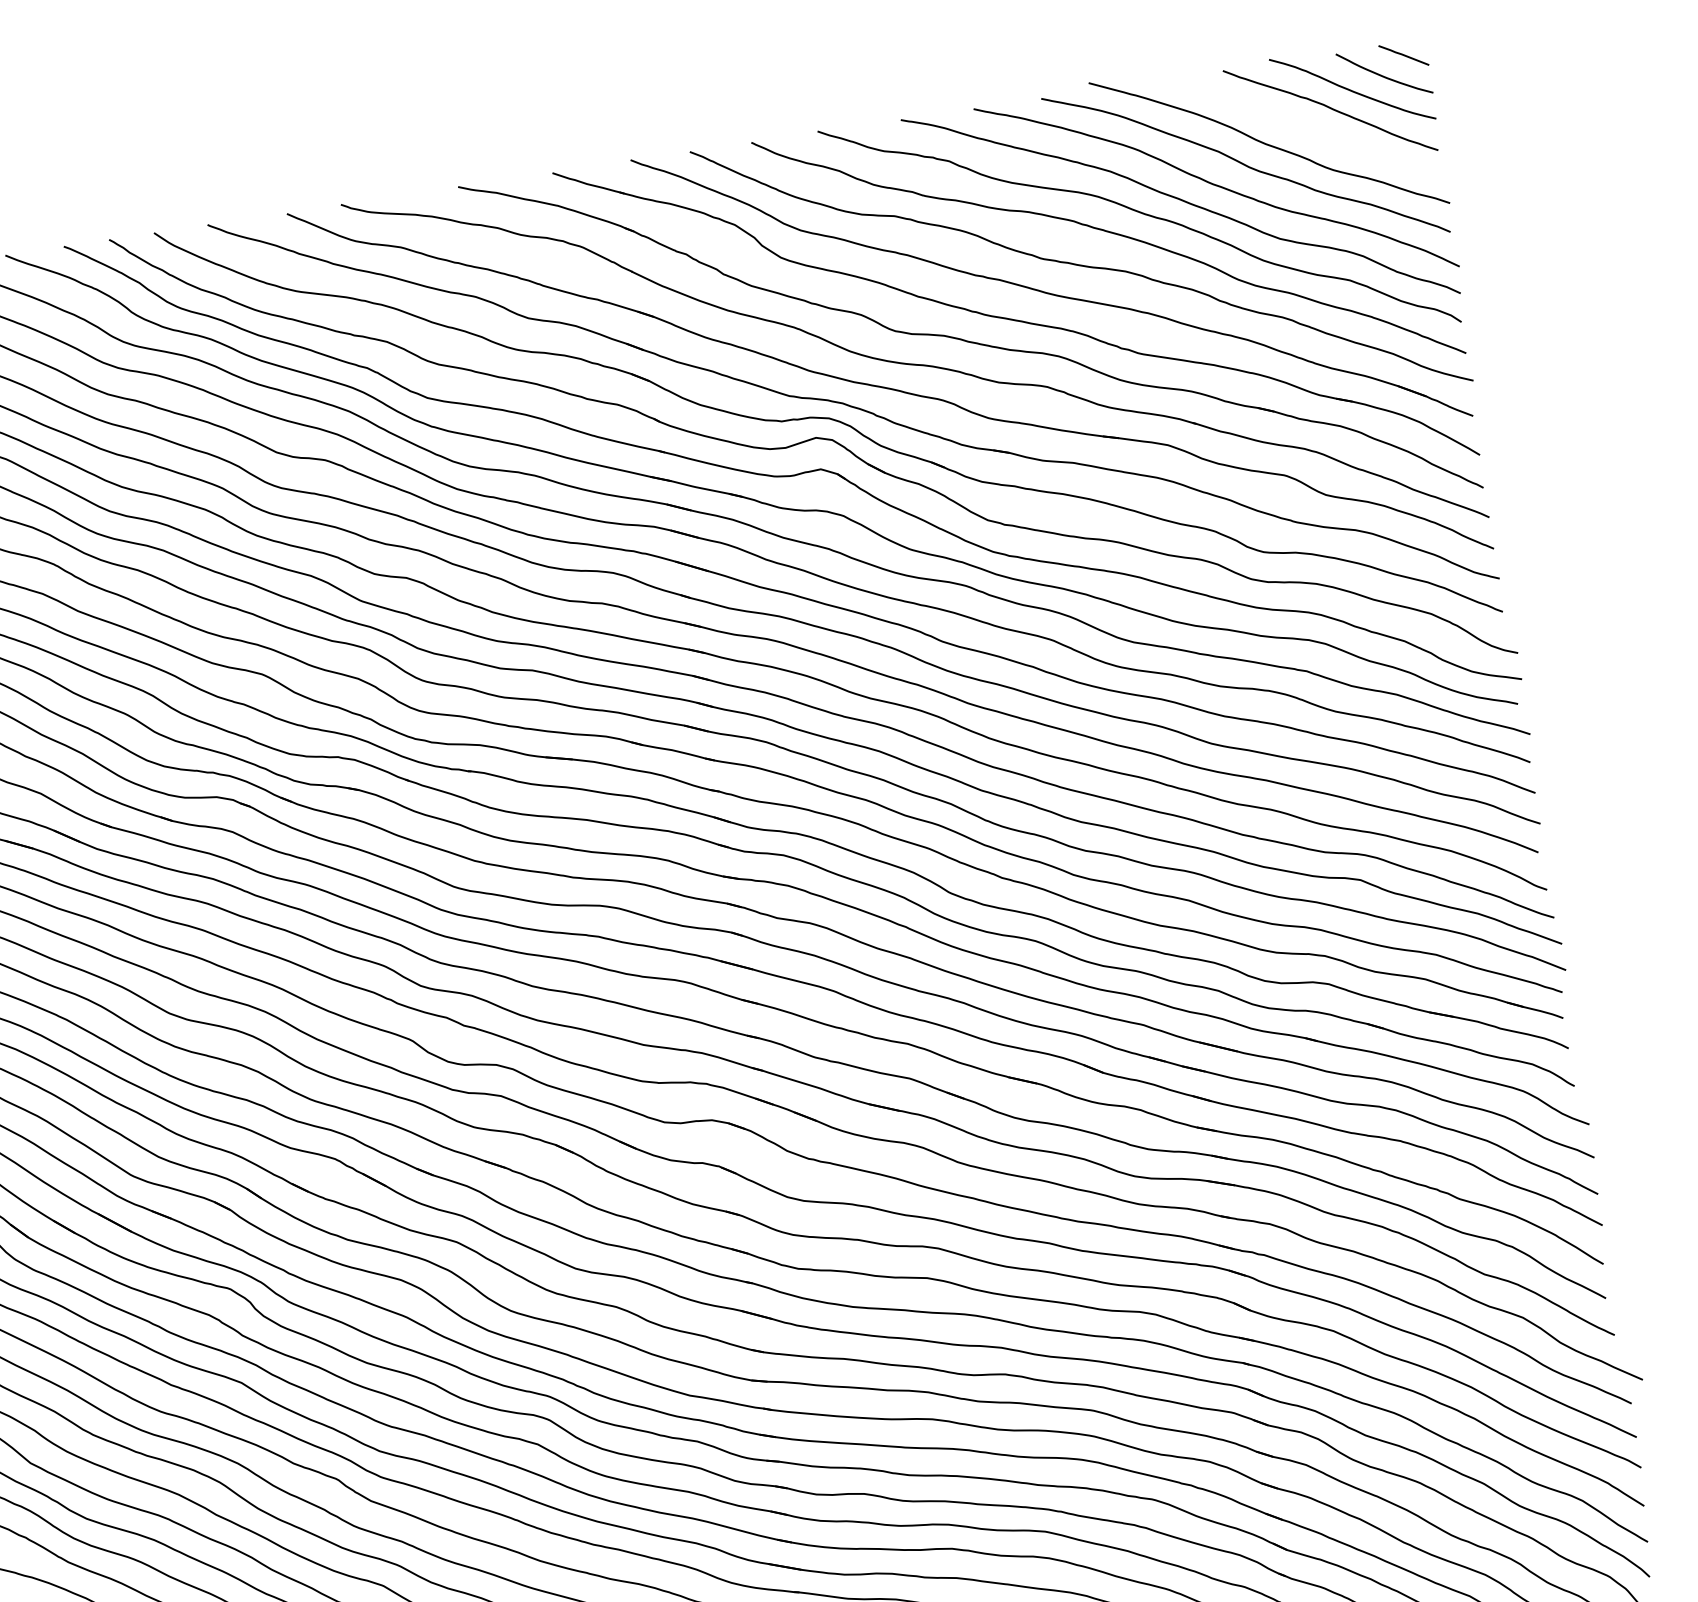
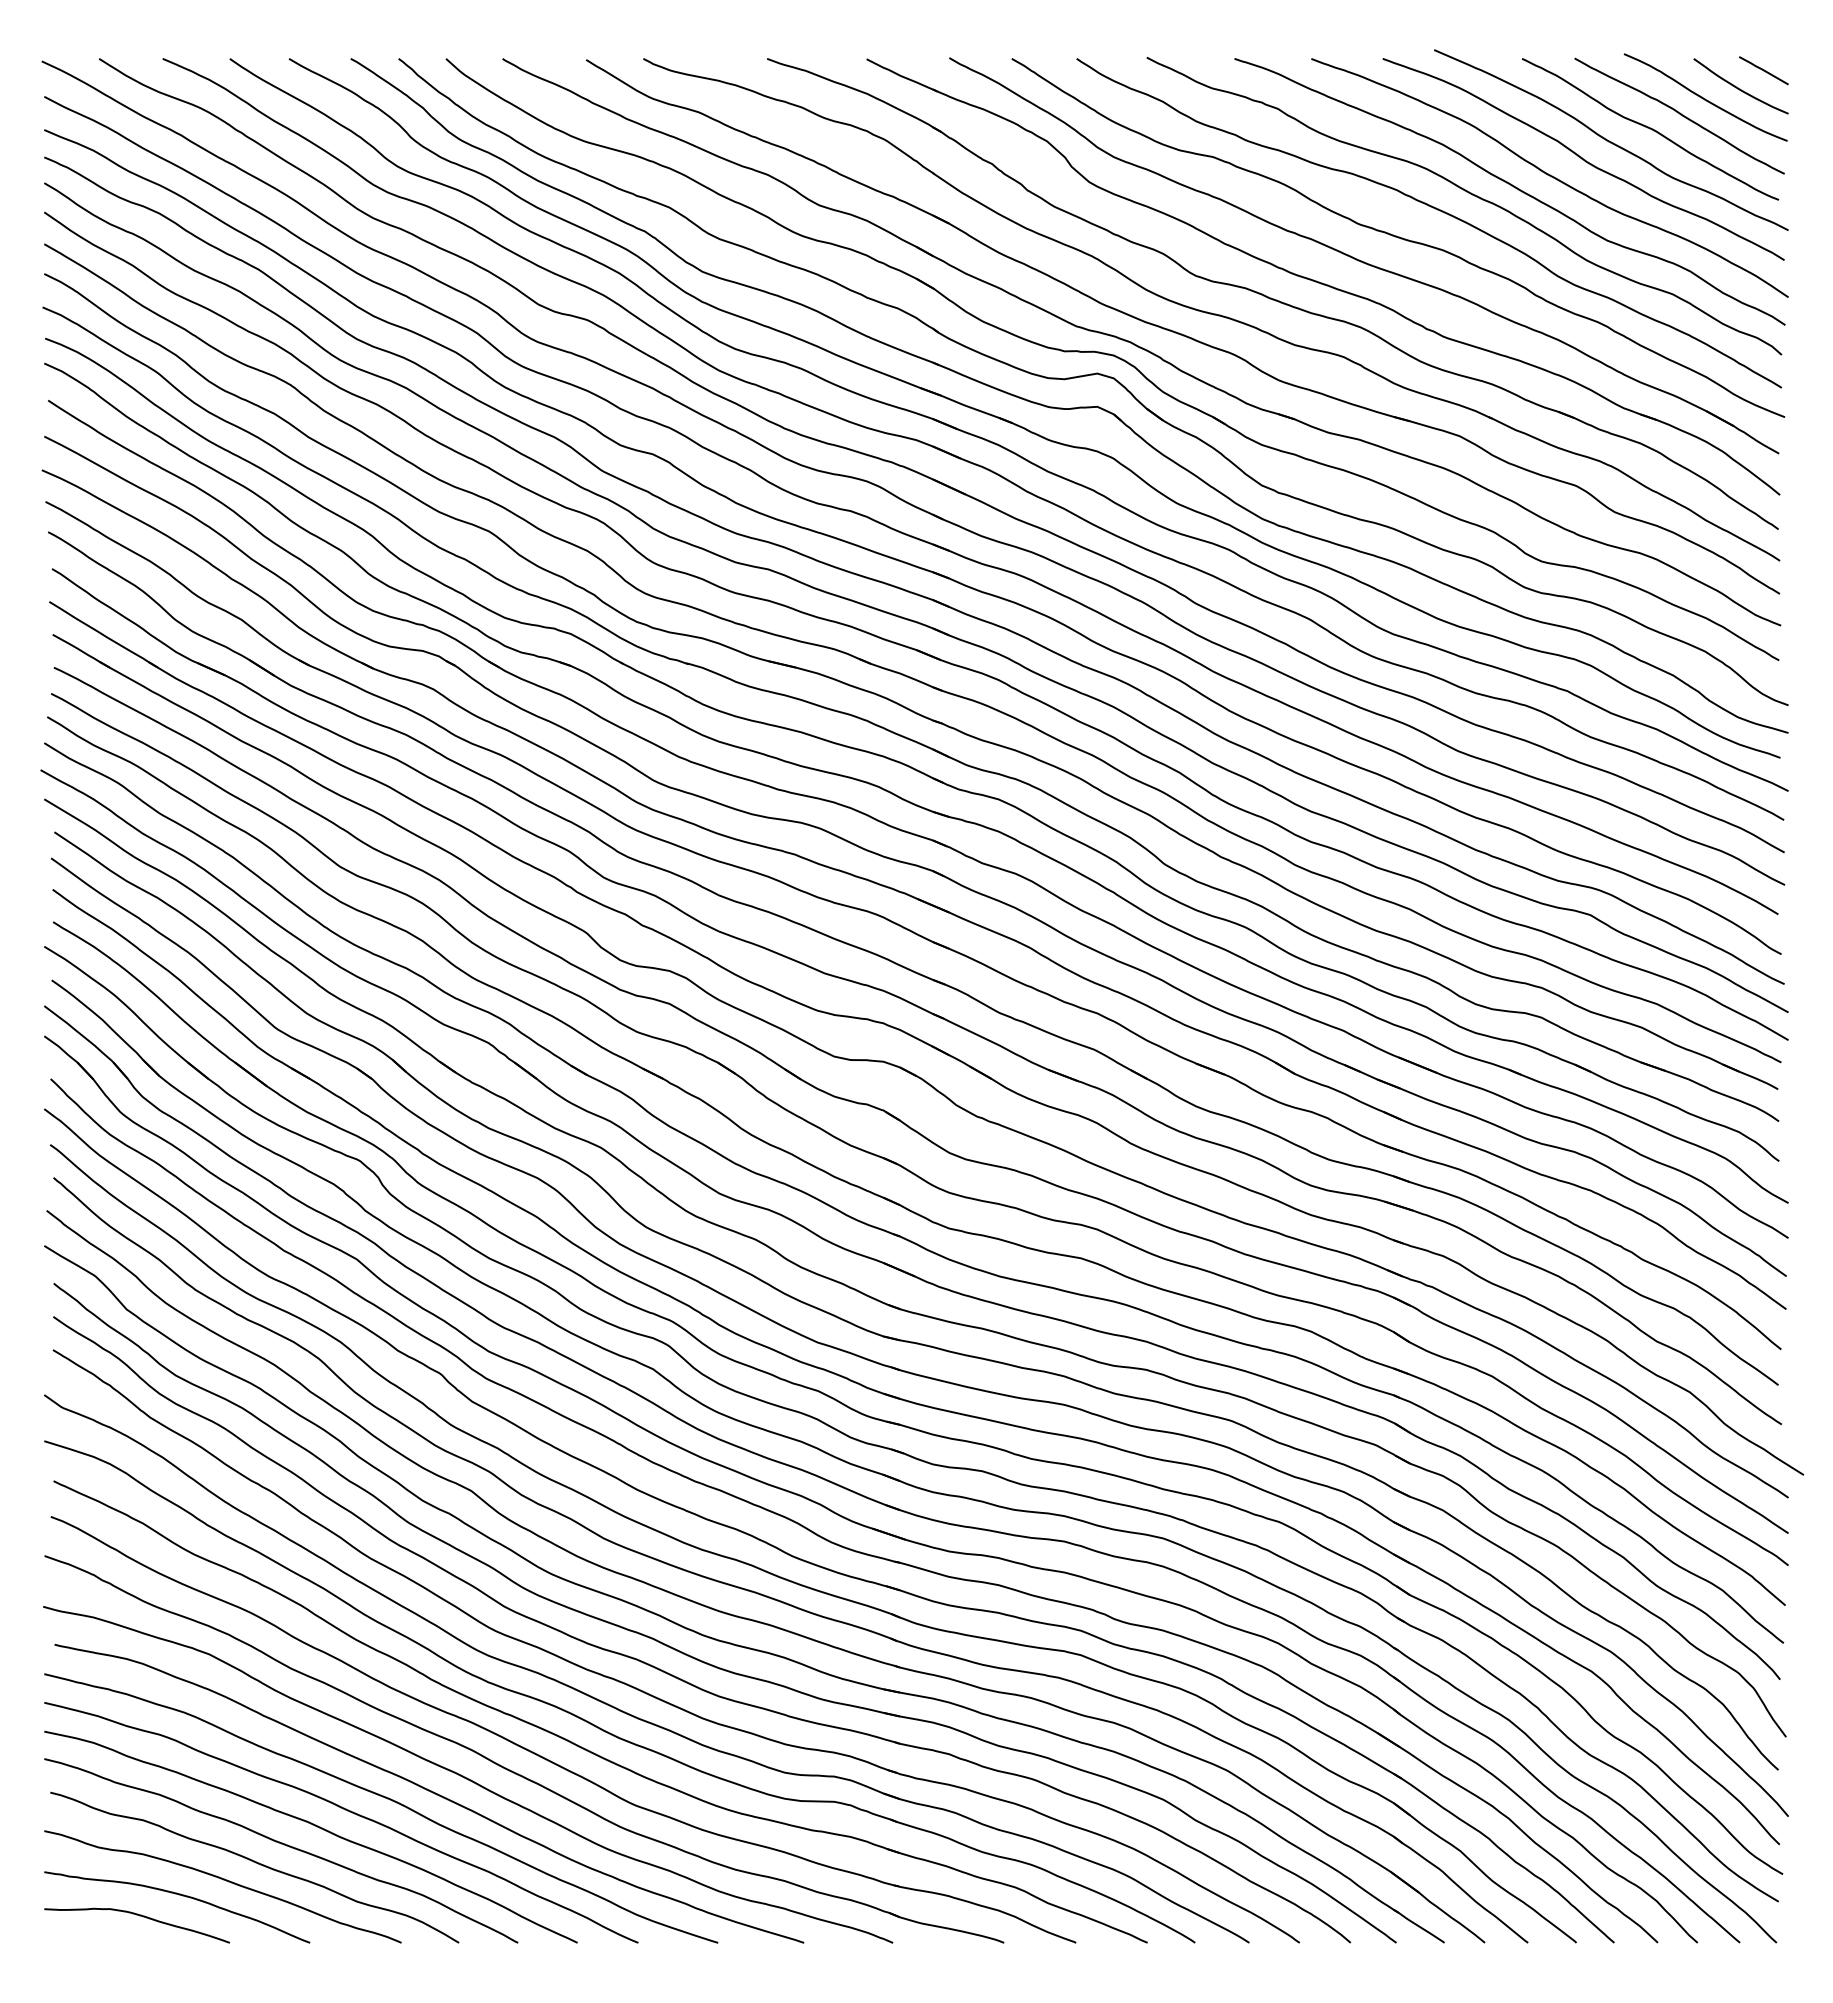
curve: (1304, 127) -> (1650, 129), added

